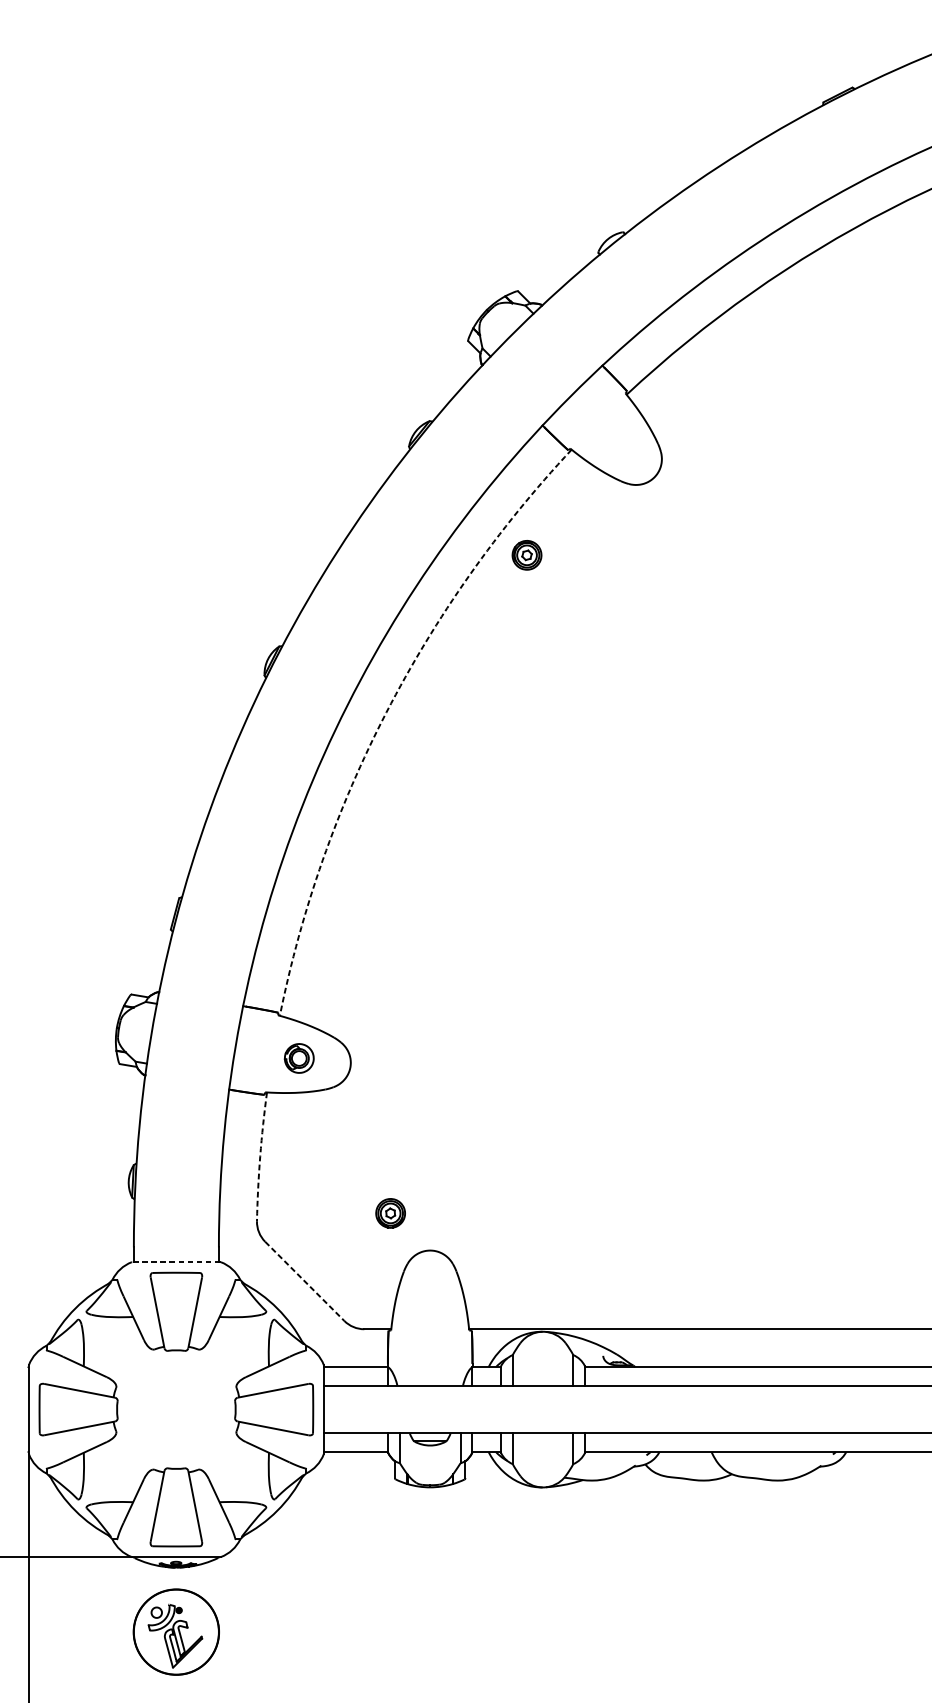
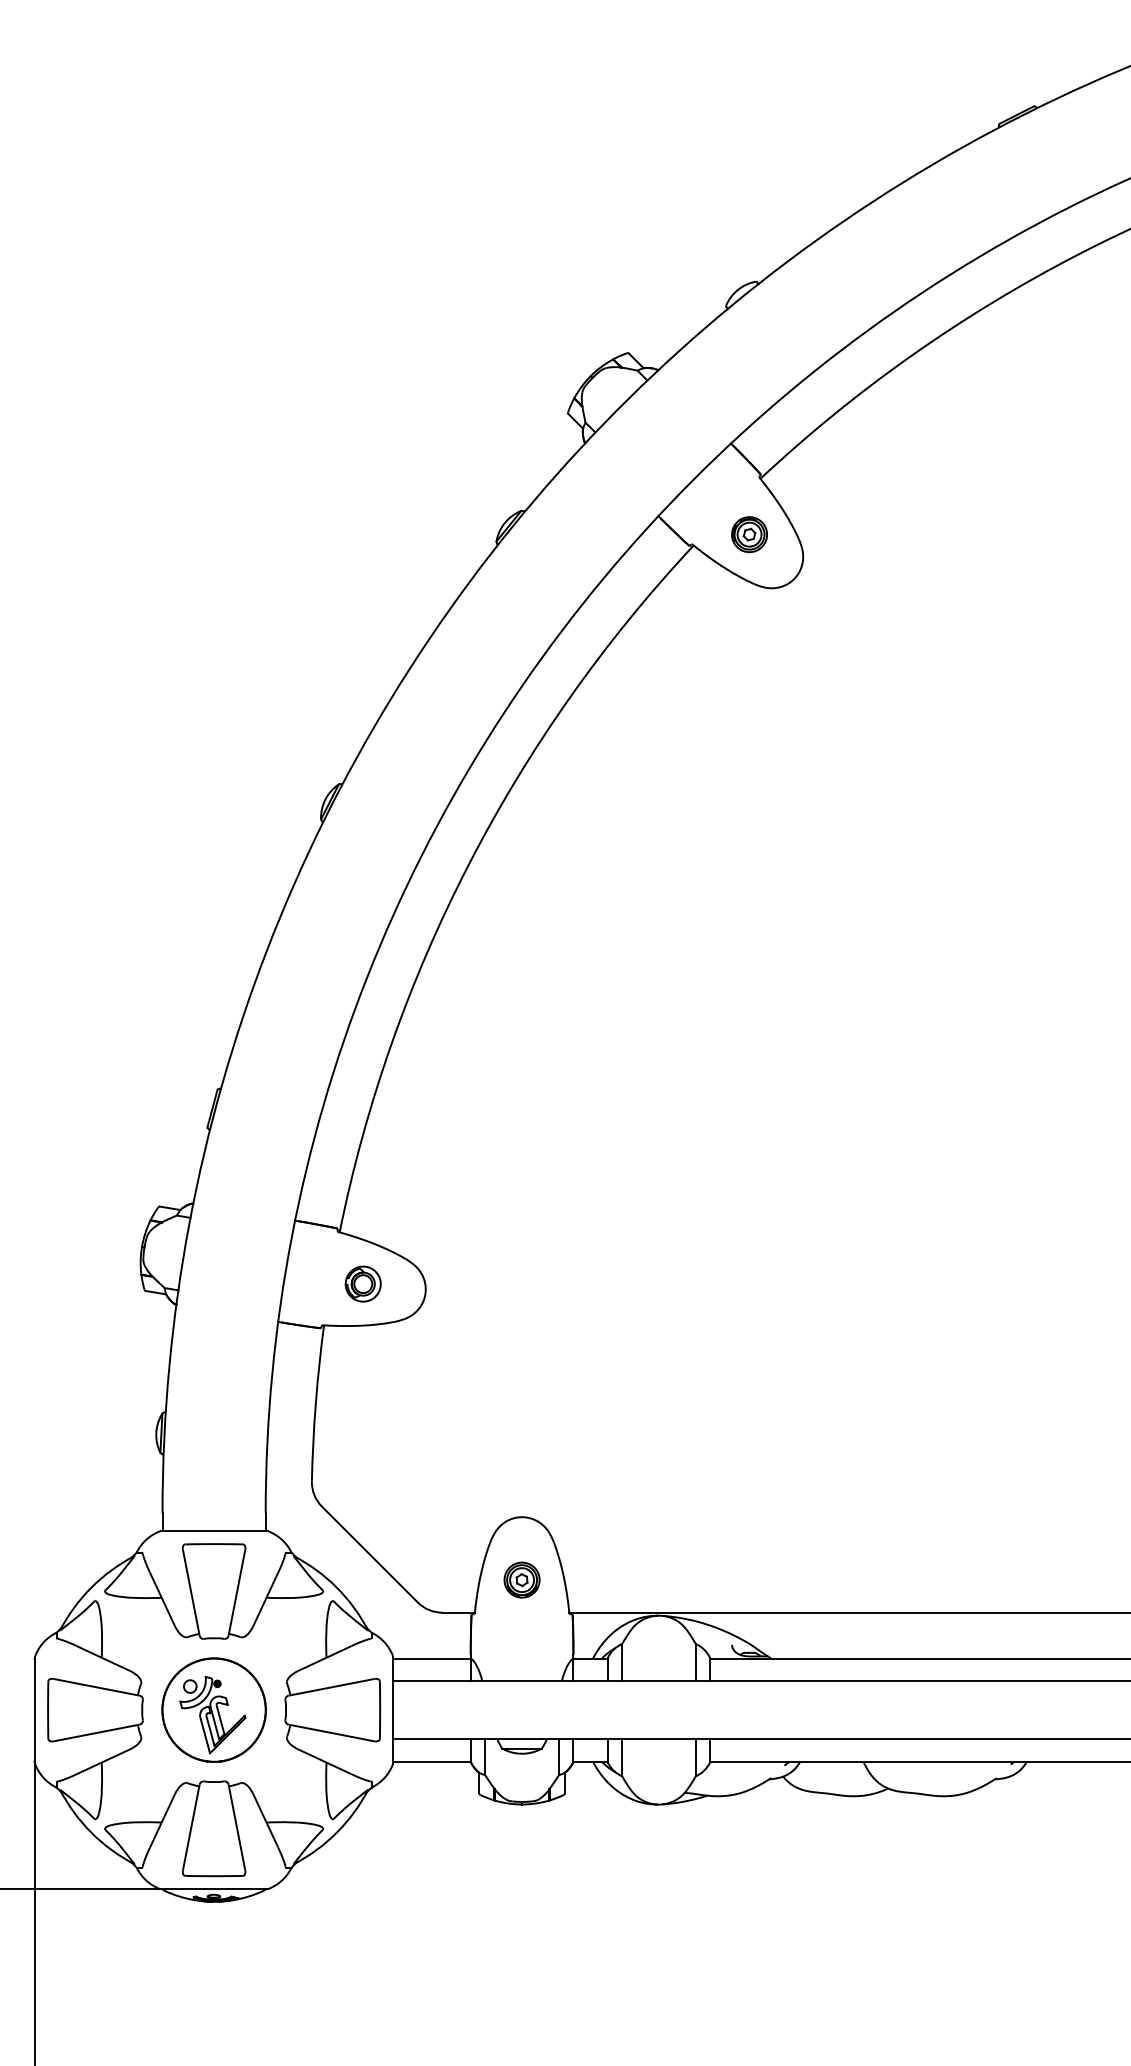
part: (526, 555) -> (749, 534), moved
arc: (386, 712) -> (468, 864), dashed -> solid
arc: (259, 1156) -> (315, 1403), dashed -> solid
part: (390, 1212) -> (521, 1579), moved
line: (176, 1262) -> (214, 1531), dashed -> solid
line: (304, 1281) -> (369, 1554), dashed -> solid
part: (175, 1631) -> (213, 1709), moved

